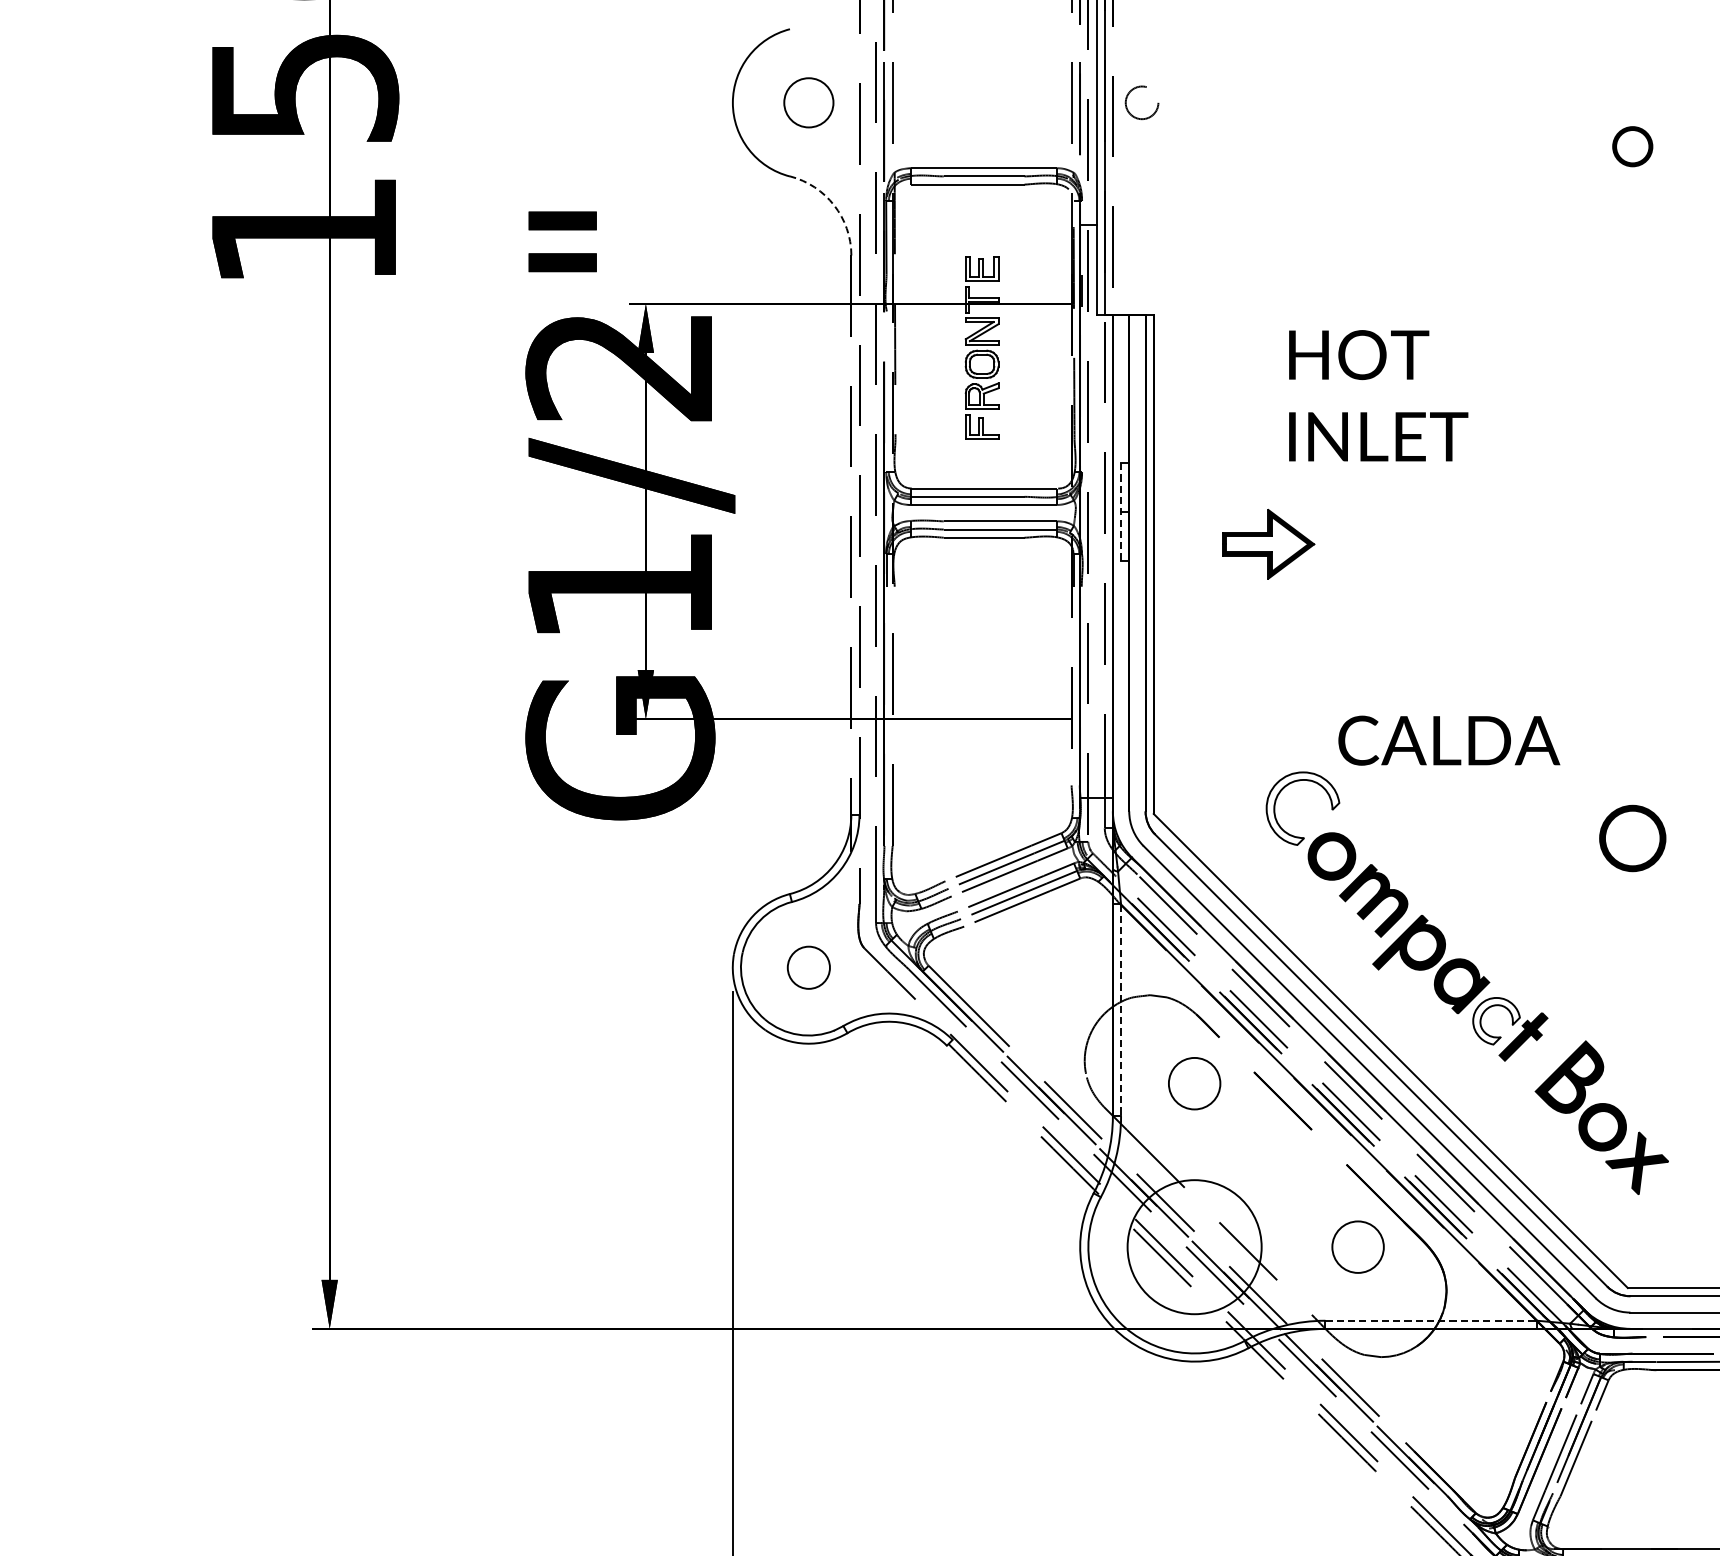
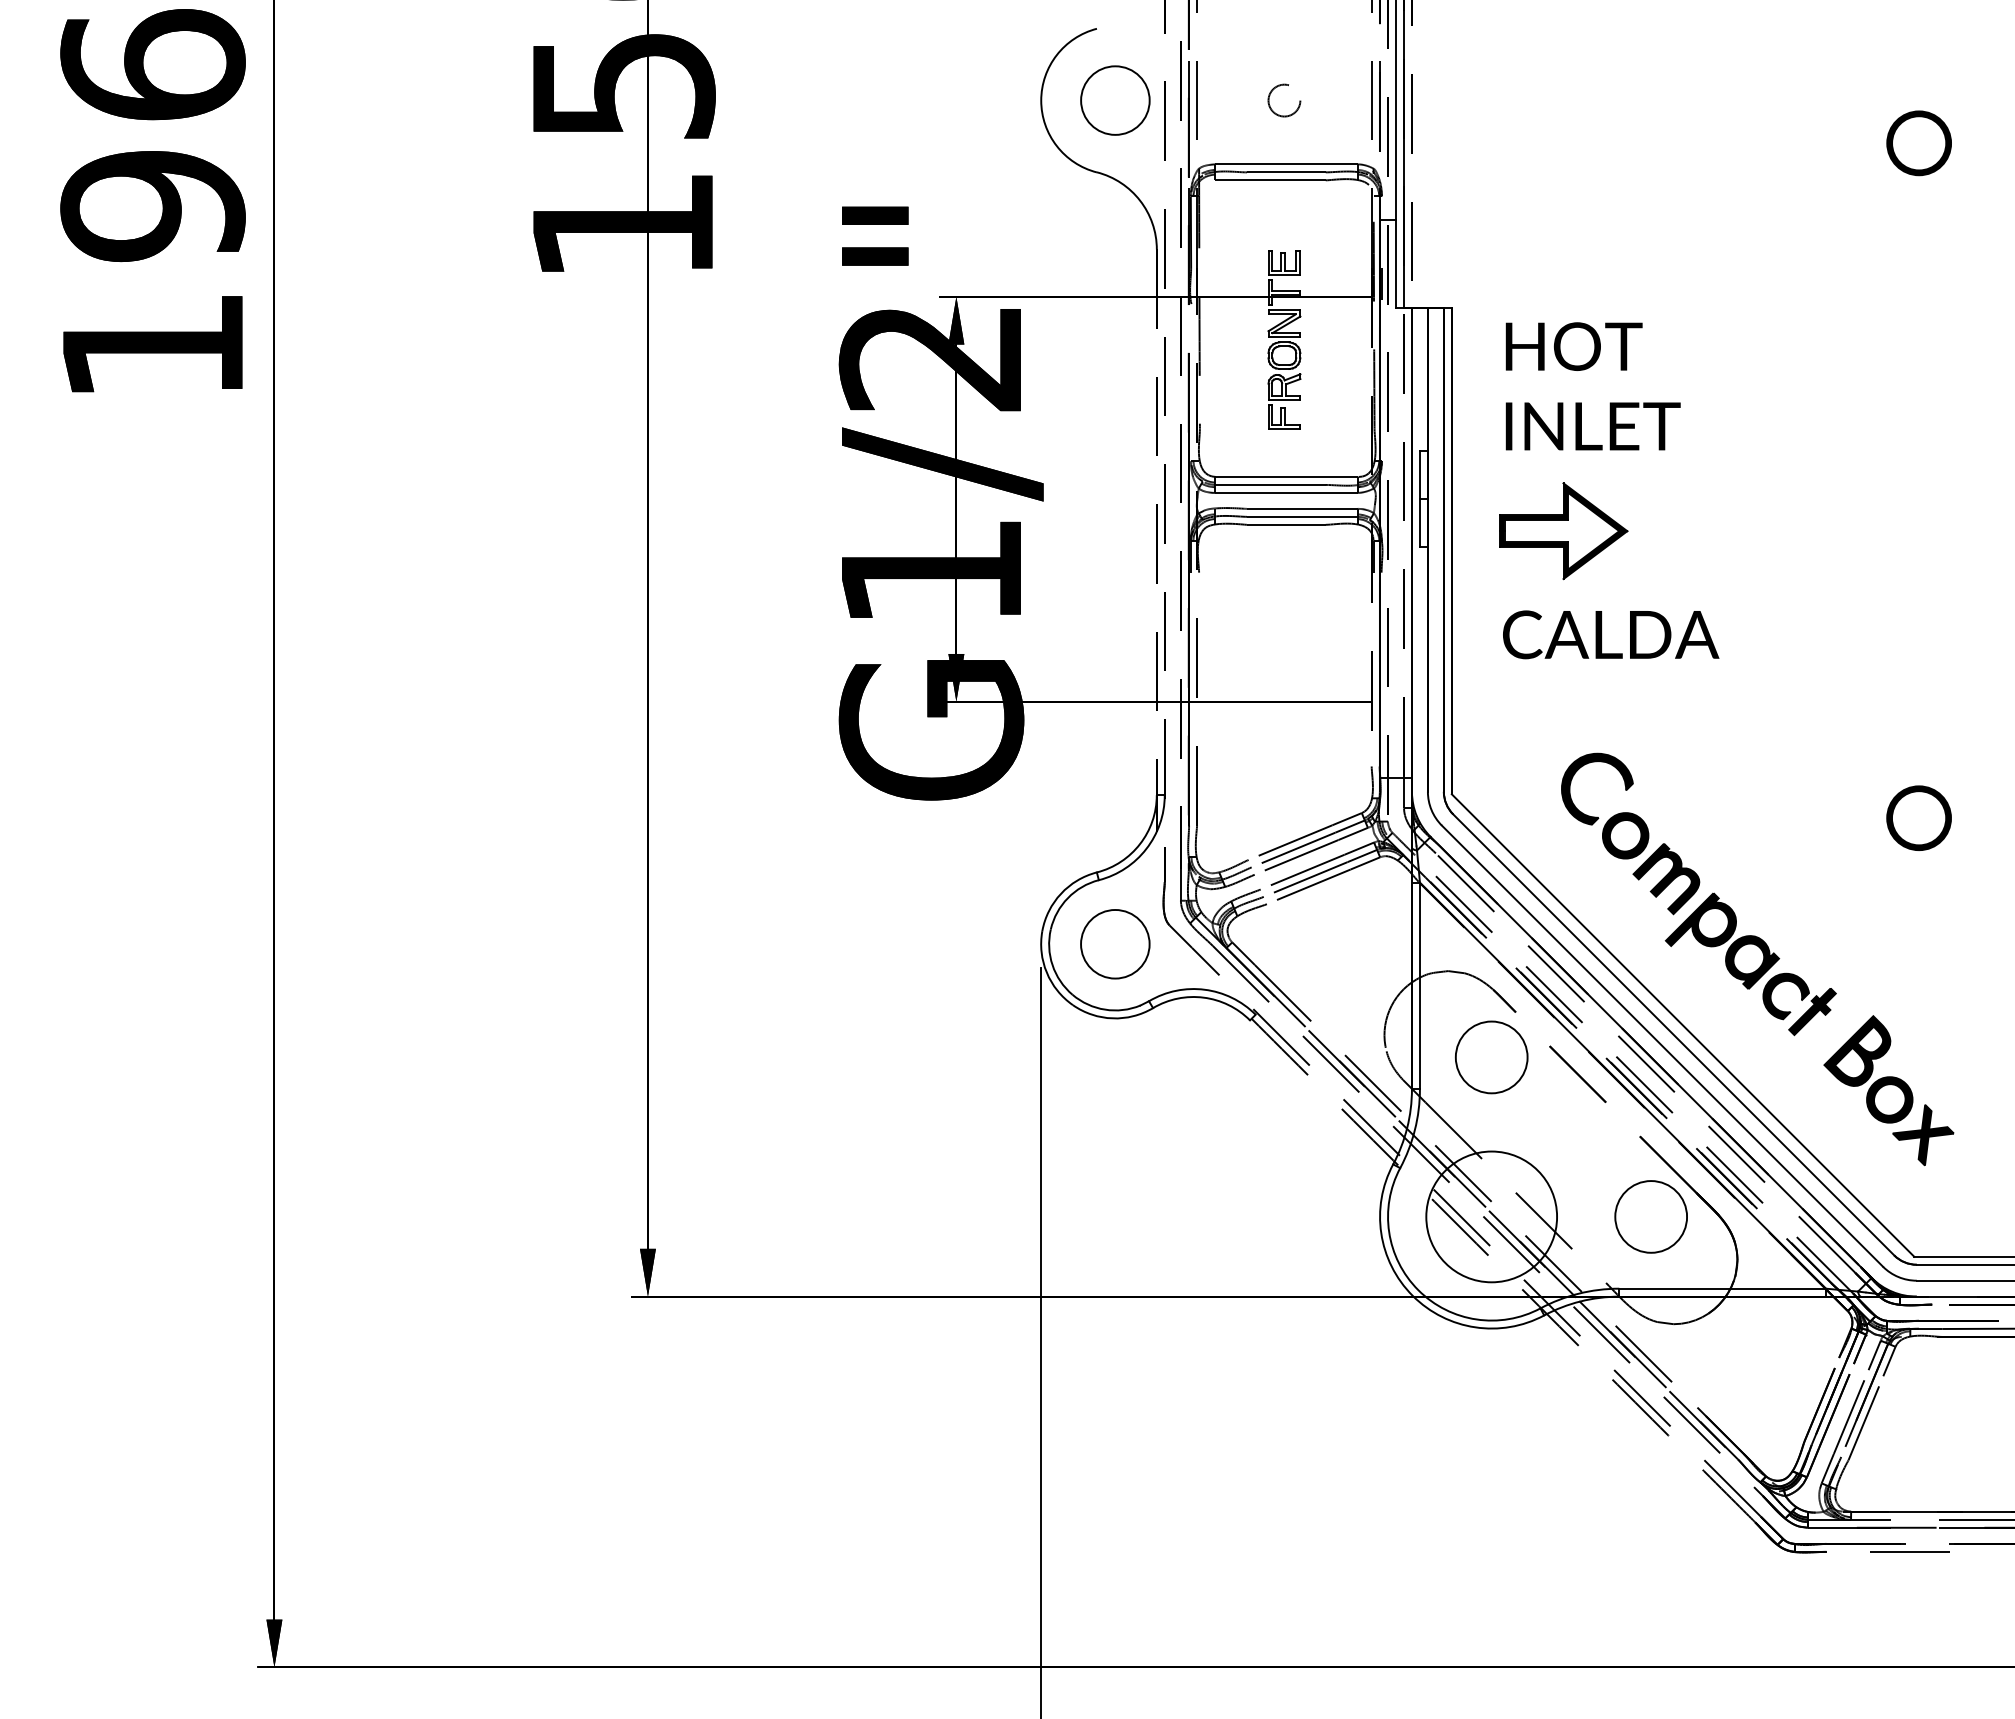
circle: (808, 102) -> (1115, 100), size x1.43
circle: (1142, 102) -> (1284, 100), moved
part: (1632, 146) -> (1918, 143), size x1.67
arc: (834, 205) -> (1140, 200), dashed -> solid
text: (1377, 395) -> (1592, 386), moved
line: (1121, 511) -> (1420, 499), dashed -> solid
part: (1268, 544) -> (1563, 531), size x1.43
text: (1449, 740) -> (1611, 634), moved
fill: (1302, 808) -> (1596, 788), added
part: (808, 967) -> (1115, 944), size x1.67
line: (1120, 1010) -> (1419, 986), dashed -> solid
fill: (1496, 1021) -> (1786, 996), added
circle: (1194, 1083) -> (1491, 1057), size x1.43
circle: (1358, 1246) -> (1651, 1216), size x1.43
line: (1432, 1320) -> (1723, 1288), dashed -> solid

